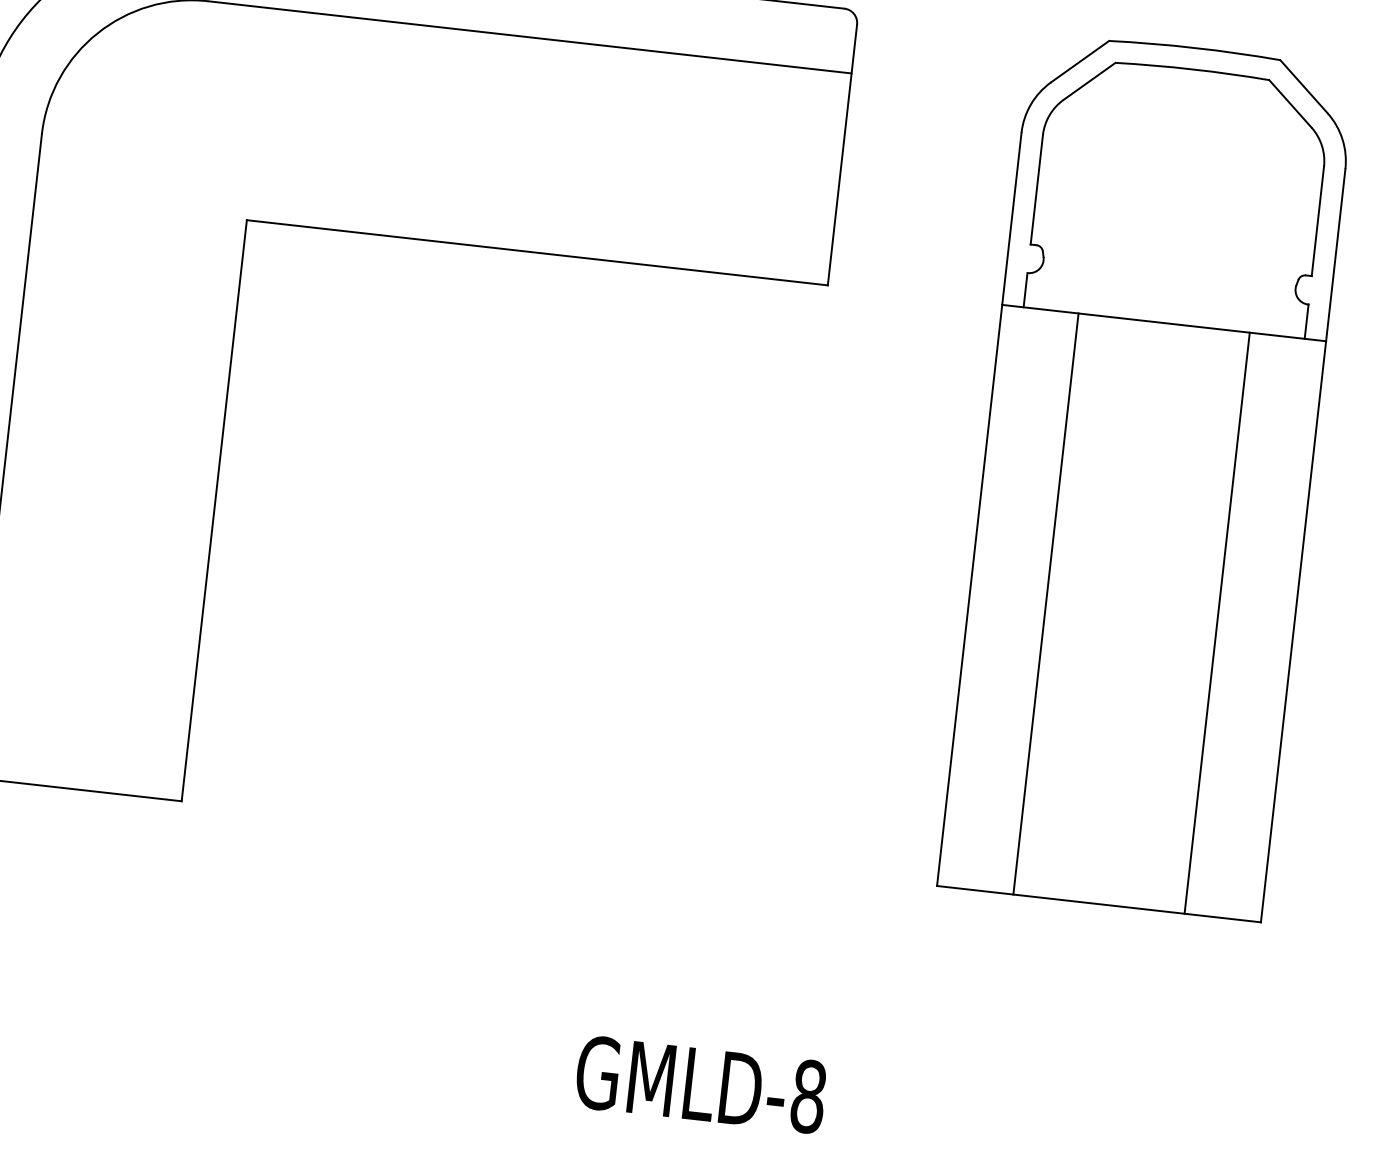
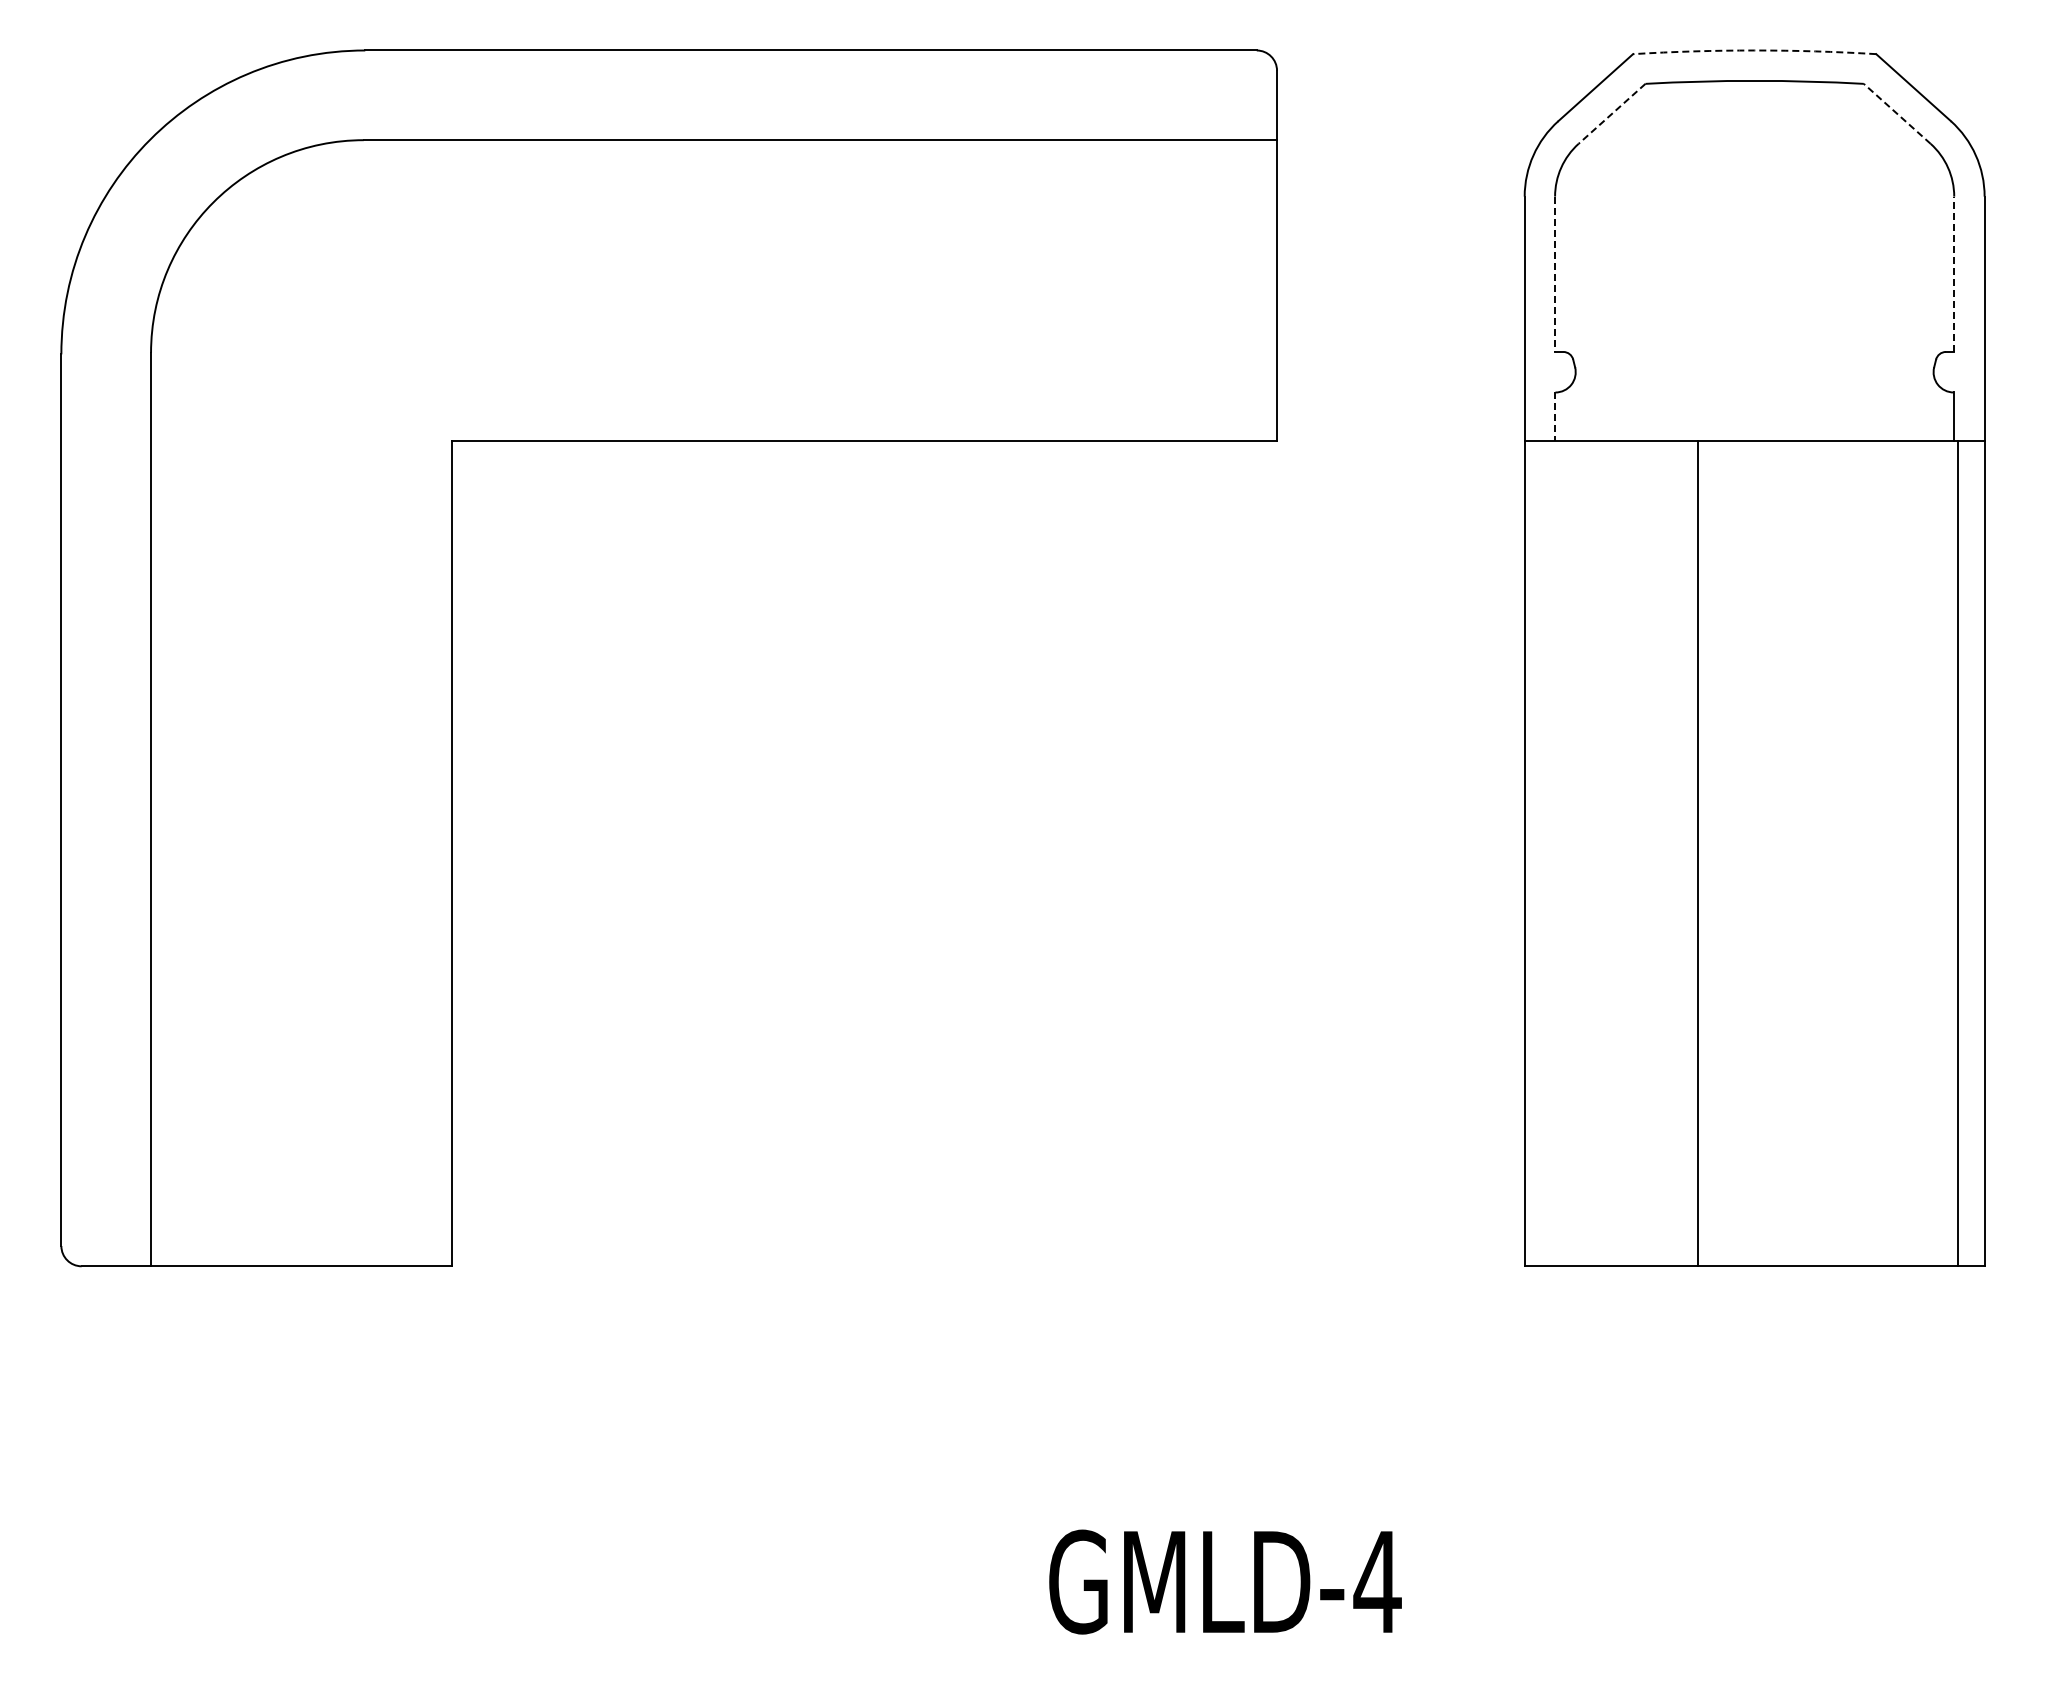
arc: (1194, 47) -> (1754, 50), solid -> dashed
line: (1089, 81) -> (1612, 113), solid -> dashed
line: (1290, 103) -> (1897, 113), solid -> dashed
line: (1037, 190) -> (1555, 274), solid -> dashed
line: (1318, 221) -> (1954, 274), solid -> dashed
line: (1025, 290) -> (1555, 417), solid -> dashed
line: (1046, 603) -> (1698, 853), moved
line: (1217, 623) -> (1958, 853), moved
text: (808, 1096) -> (1377, 1581), GMLD-8 -> GMLD-4

